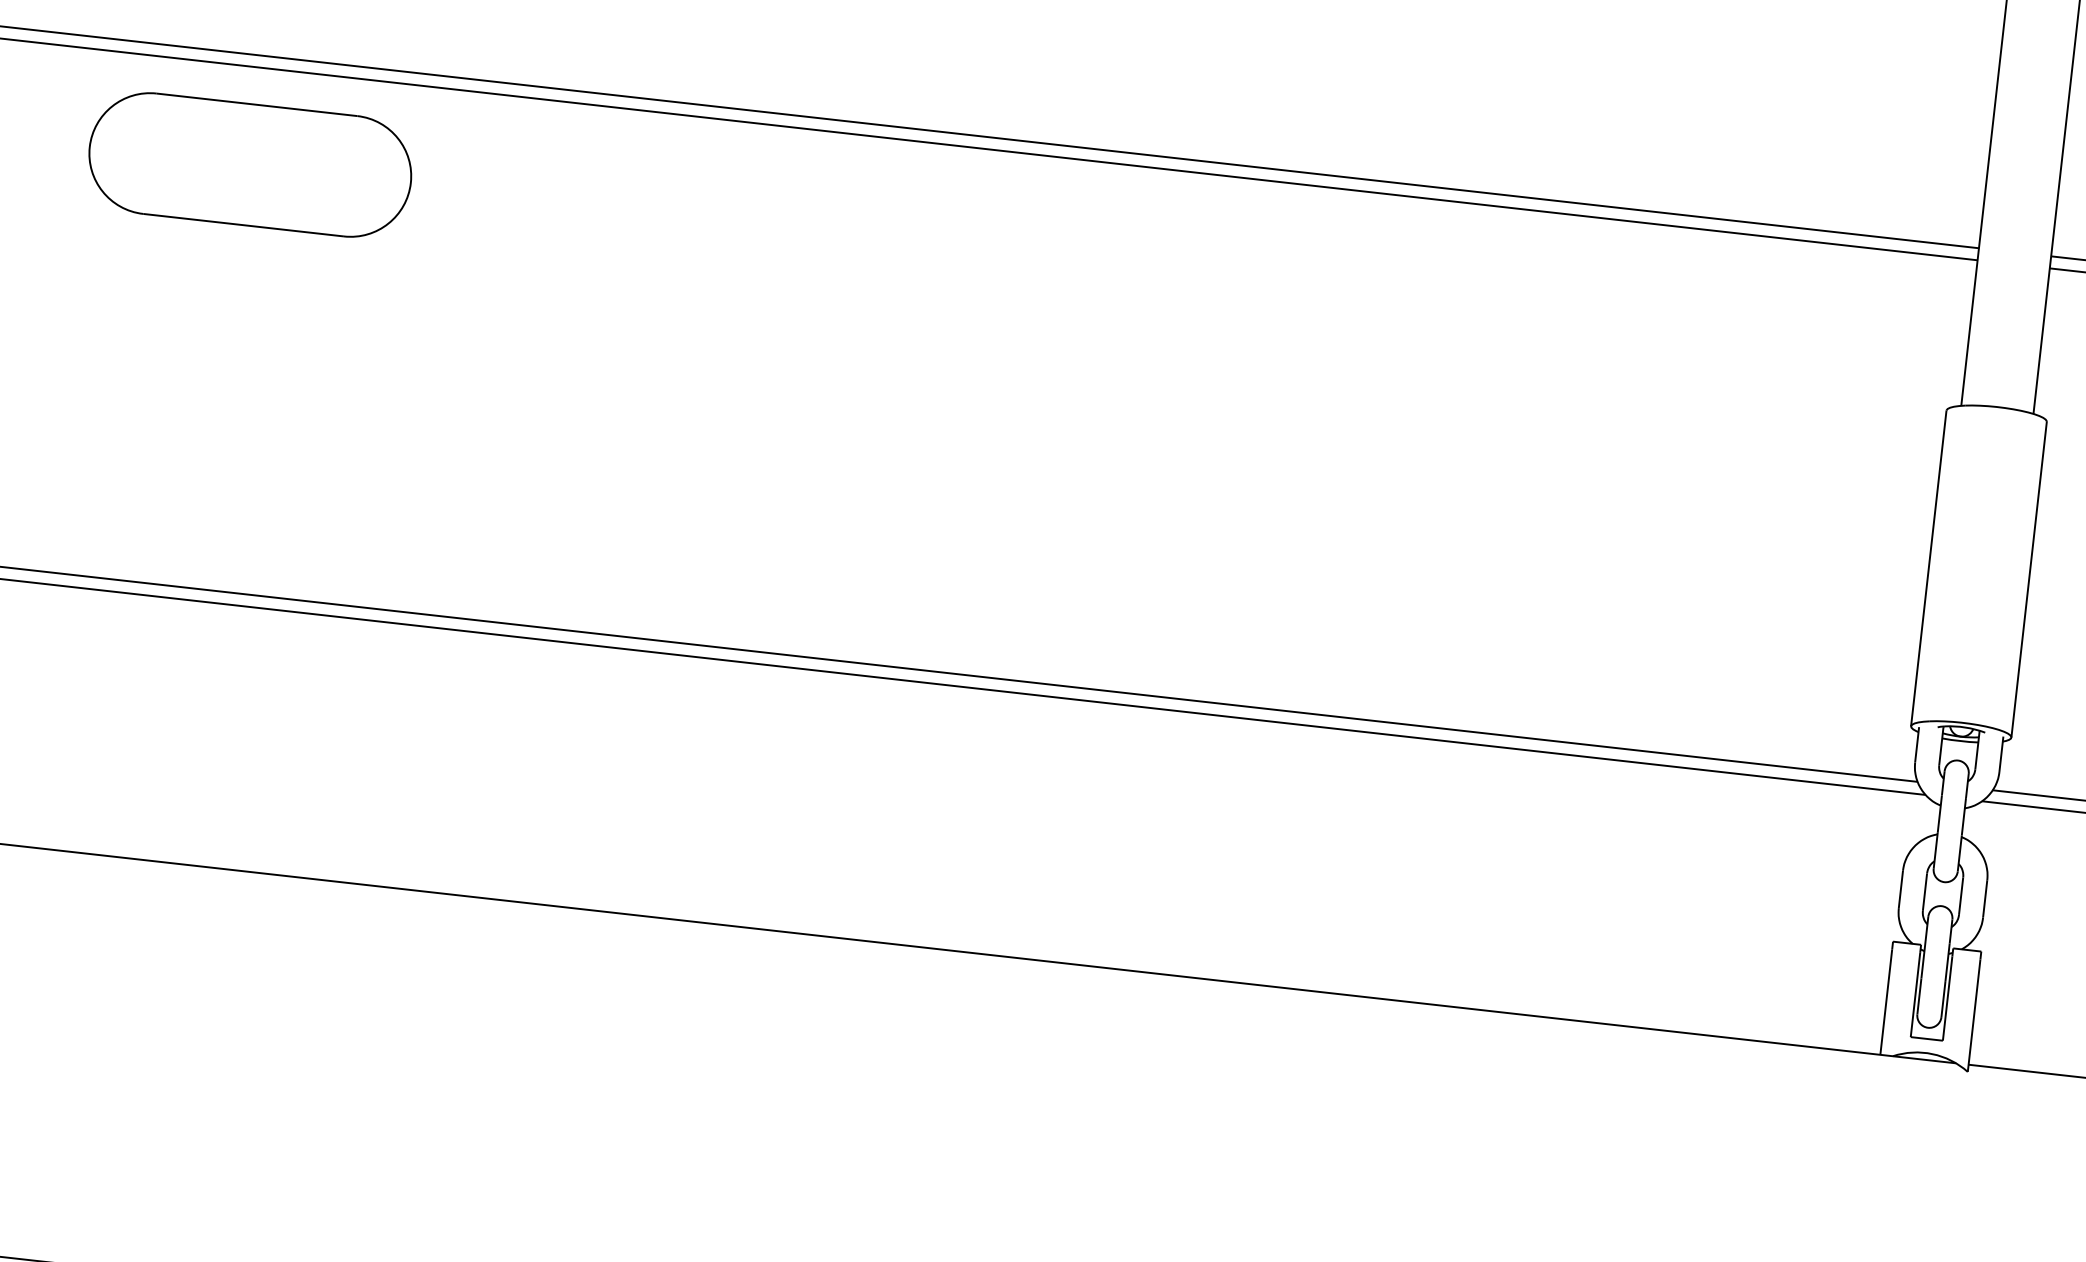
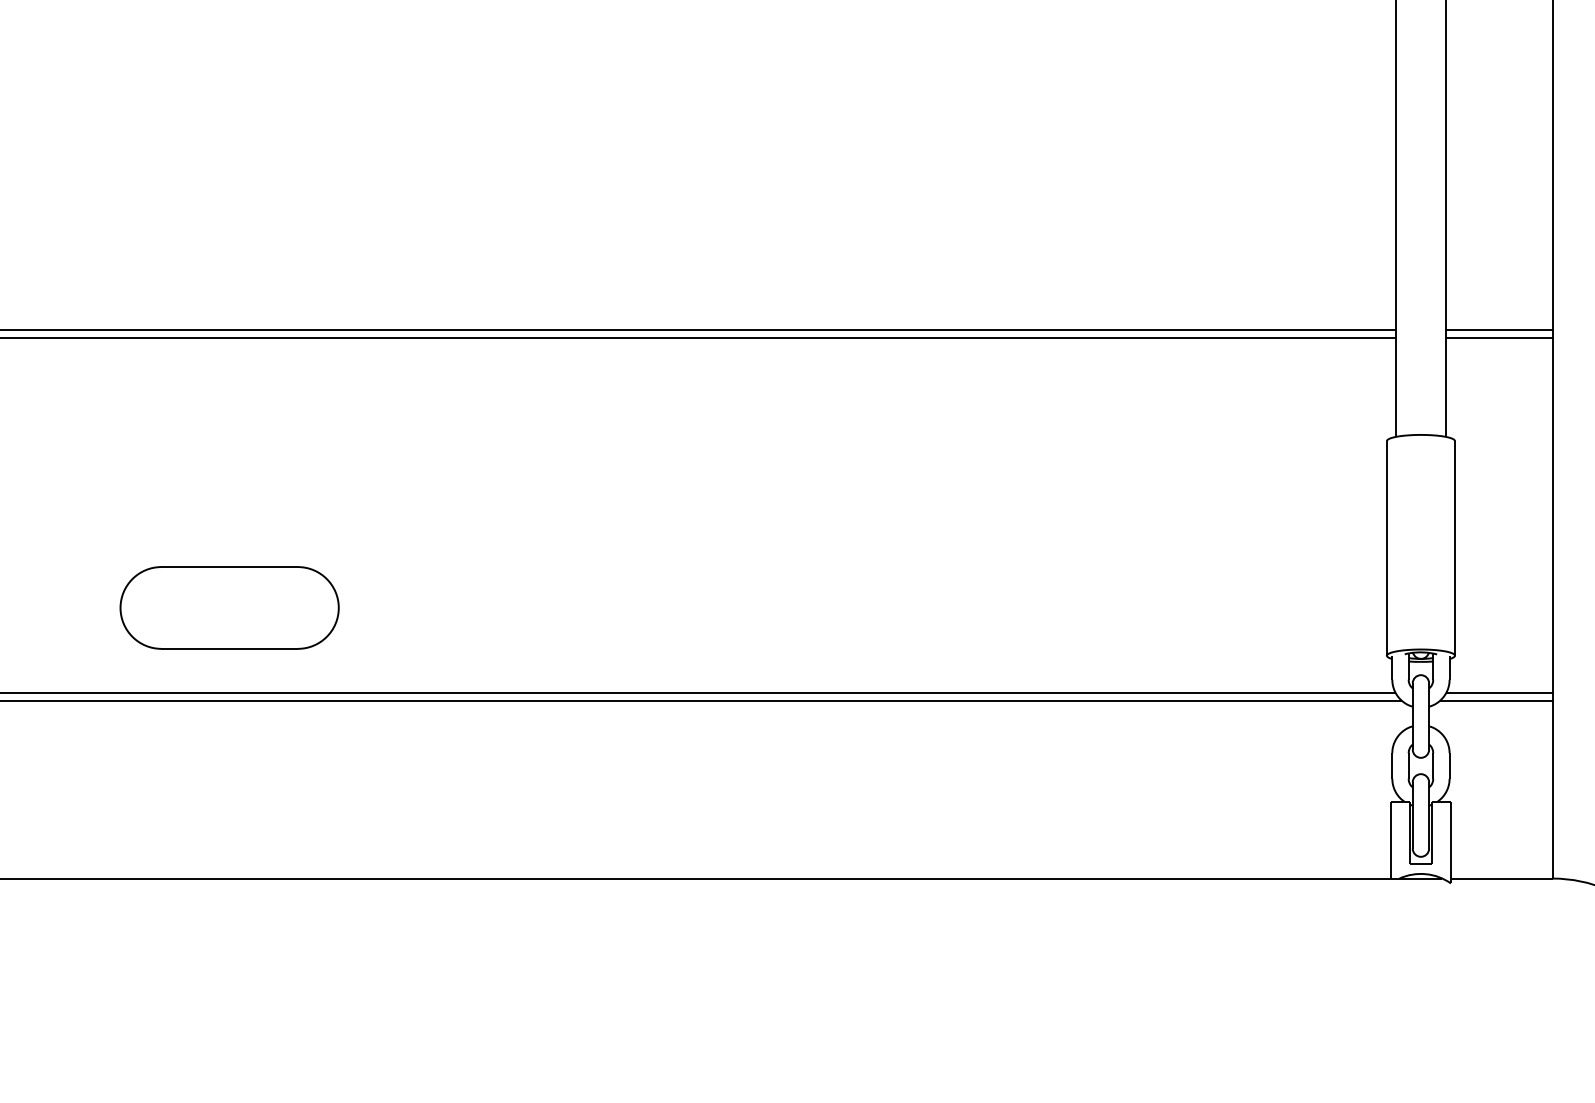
part: (250, 164) -> (229, 607), moved

